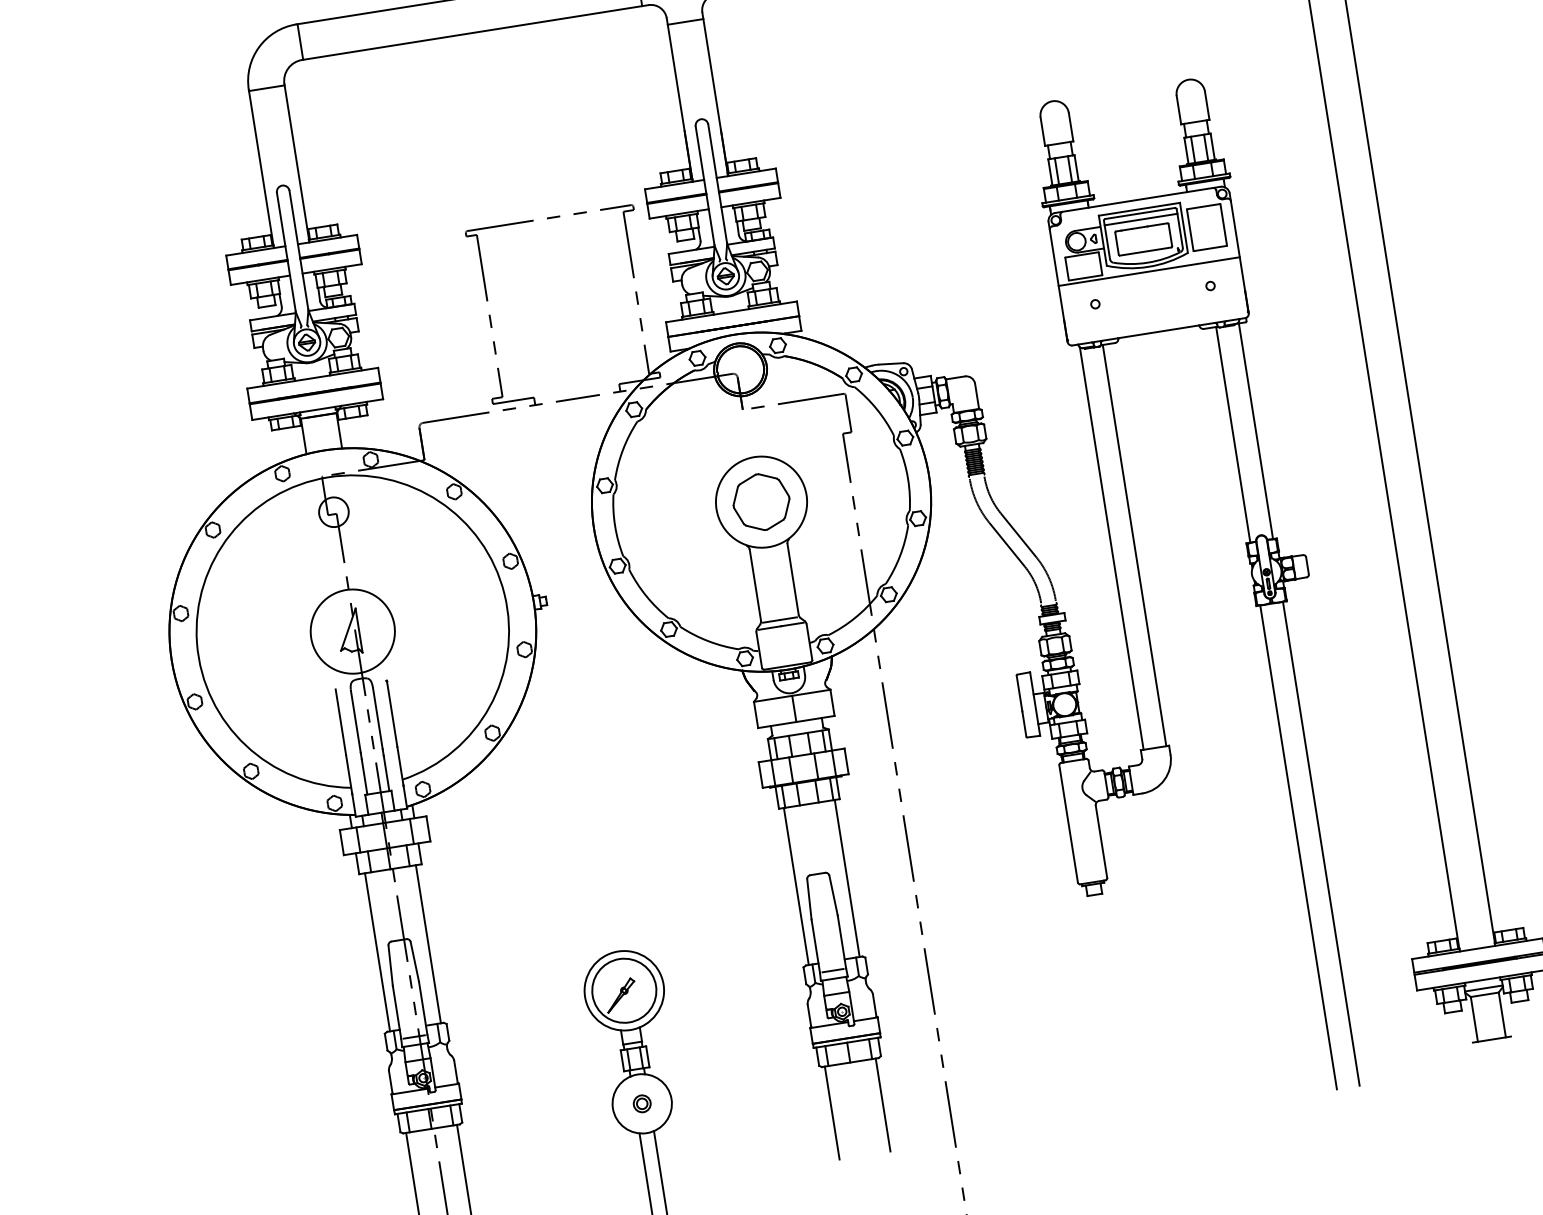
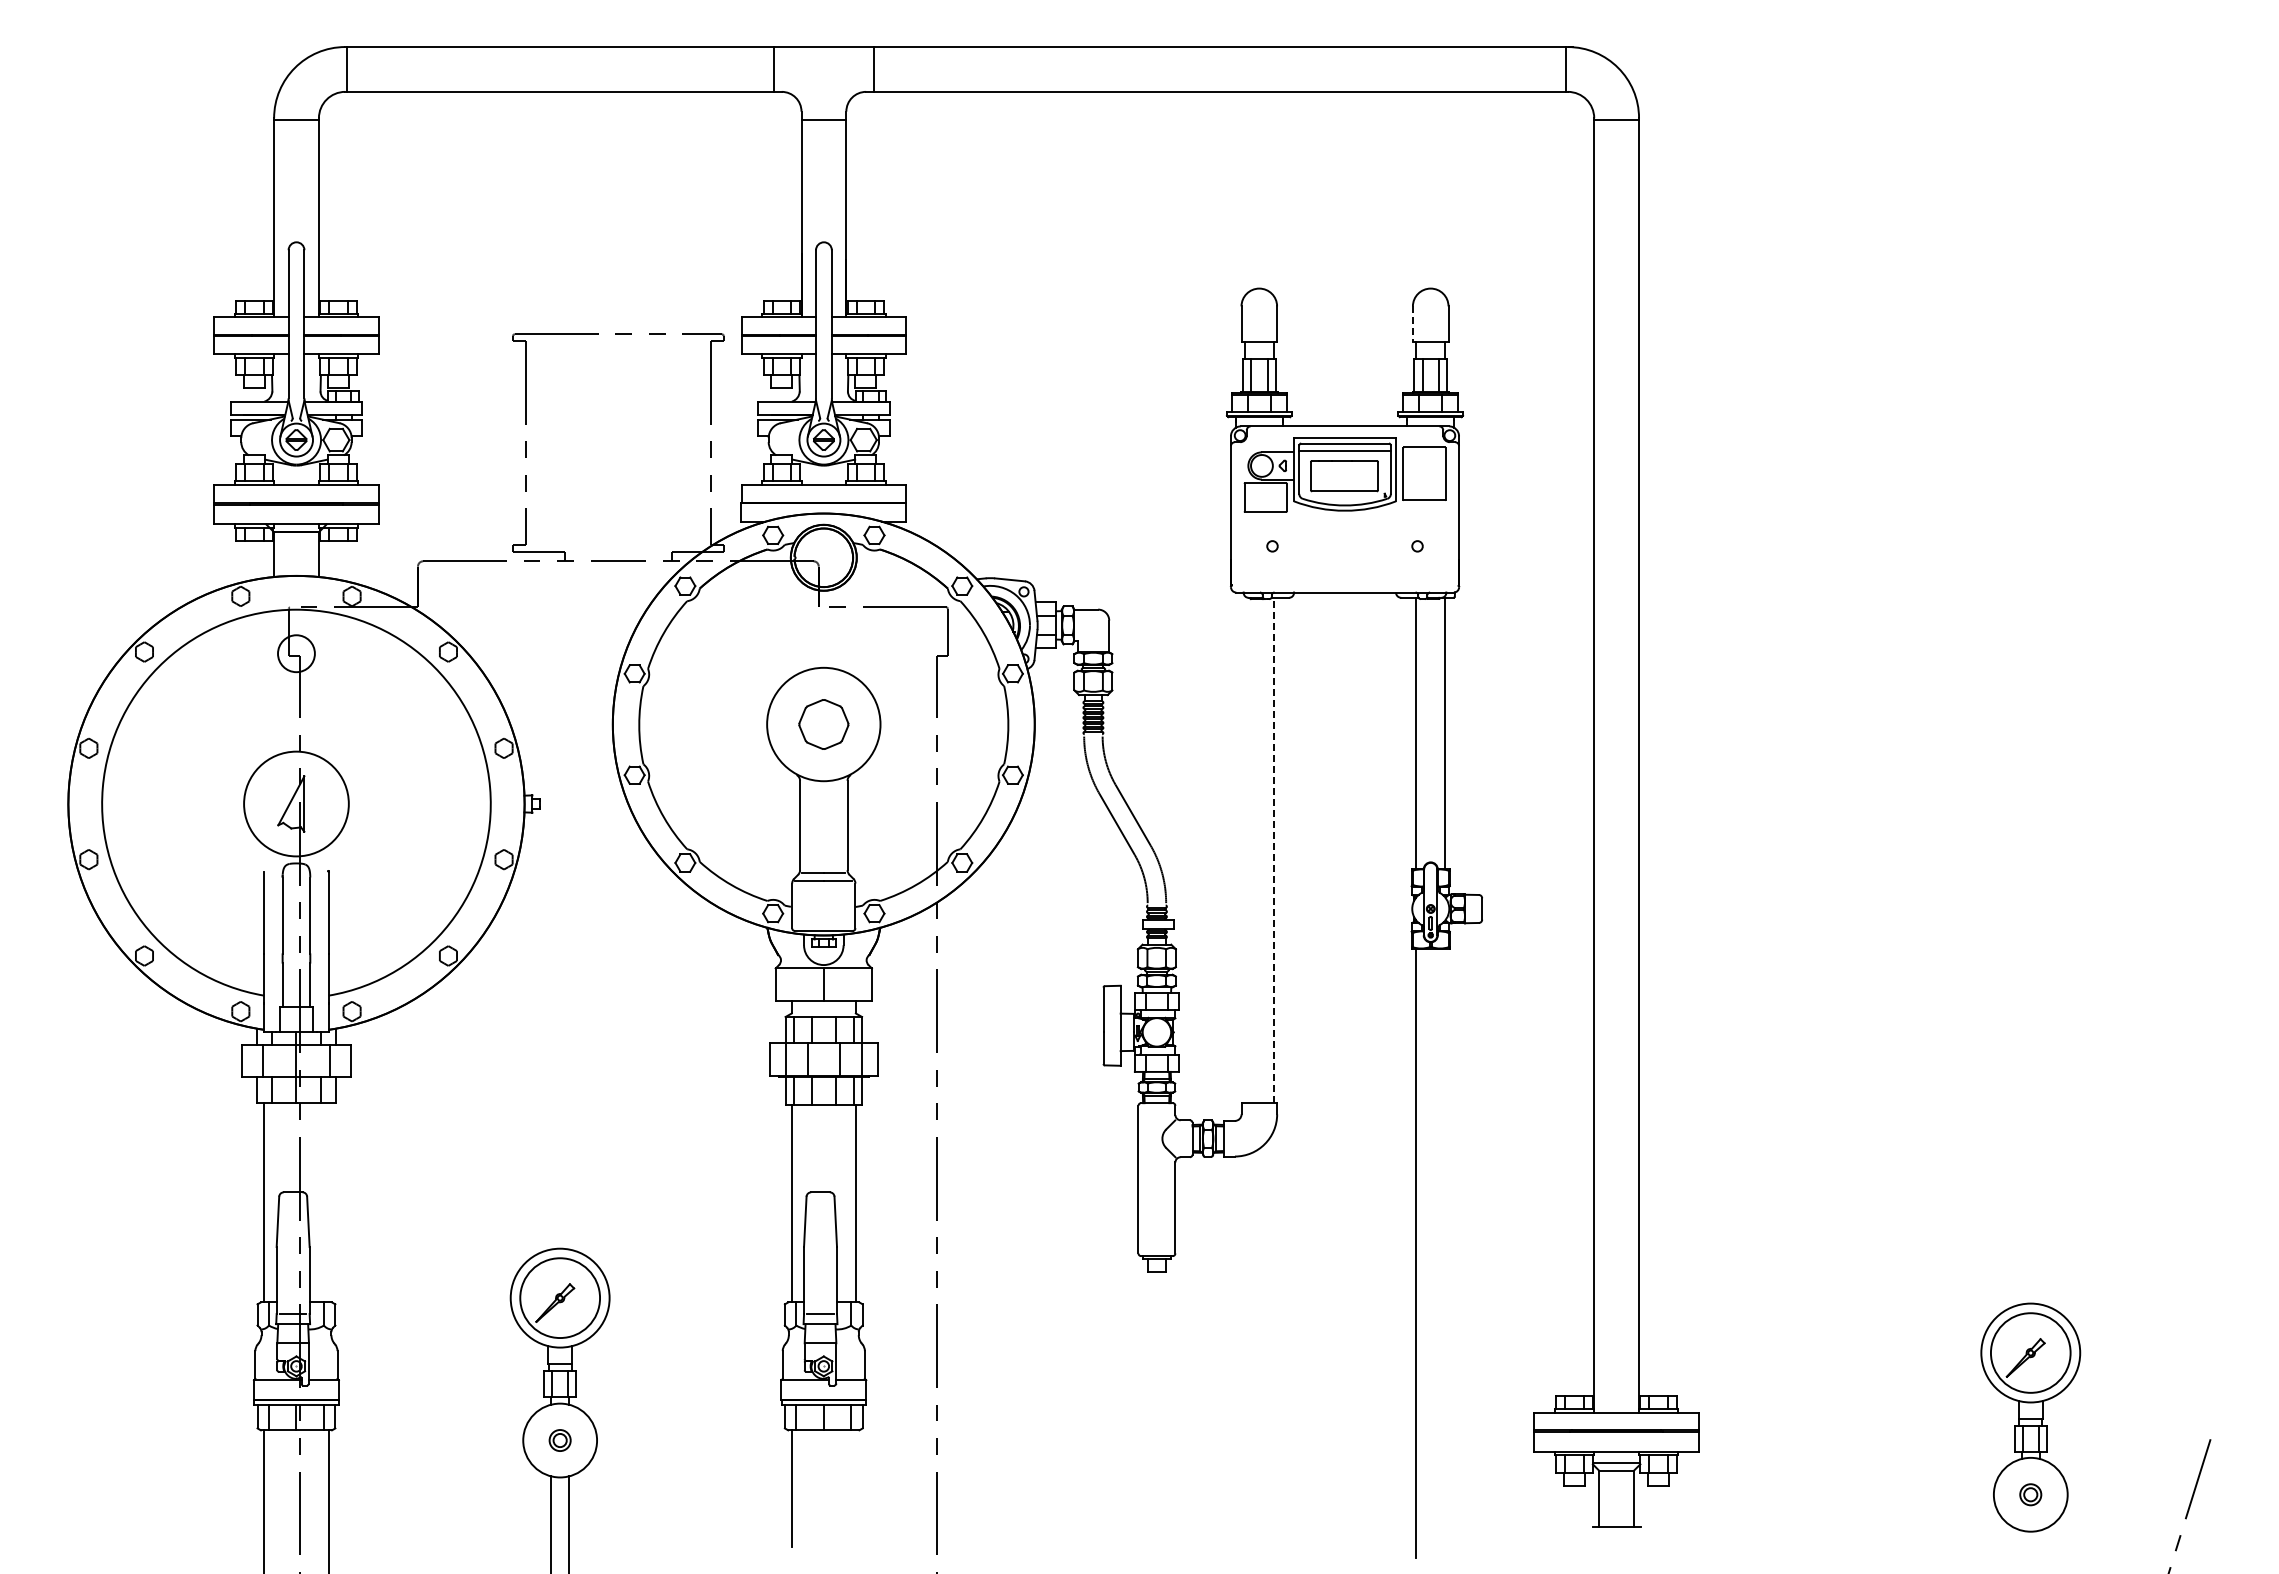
line: (1178, 110) -> (1412, 324), solid -> dashed
line: (1148, 271) -> (1344, 516), removed
part: (761, 502) -> (823, 724), size x0.7
line: (1134, 545) -> (1273, 850), solid -> dashed
line: (1112, 548) -> (1245, 849), removed
line: (1321, 843) -> (1445, 1252), removed
line: (428, 943) -> (328, 1202), removed
line: (882, 1104) -> (855, 1488), removed

